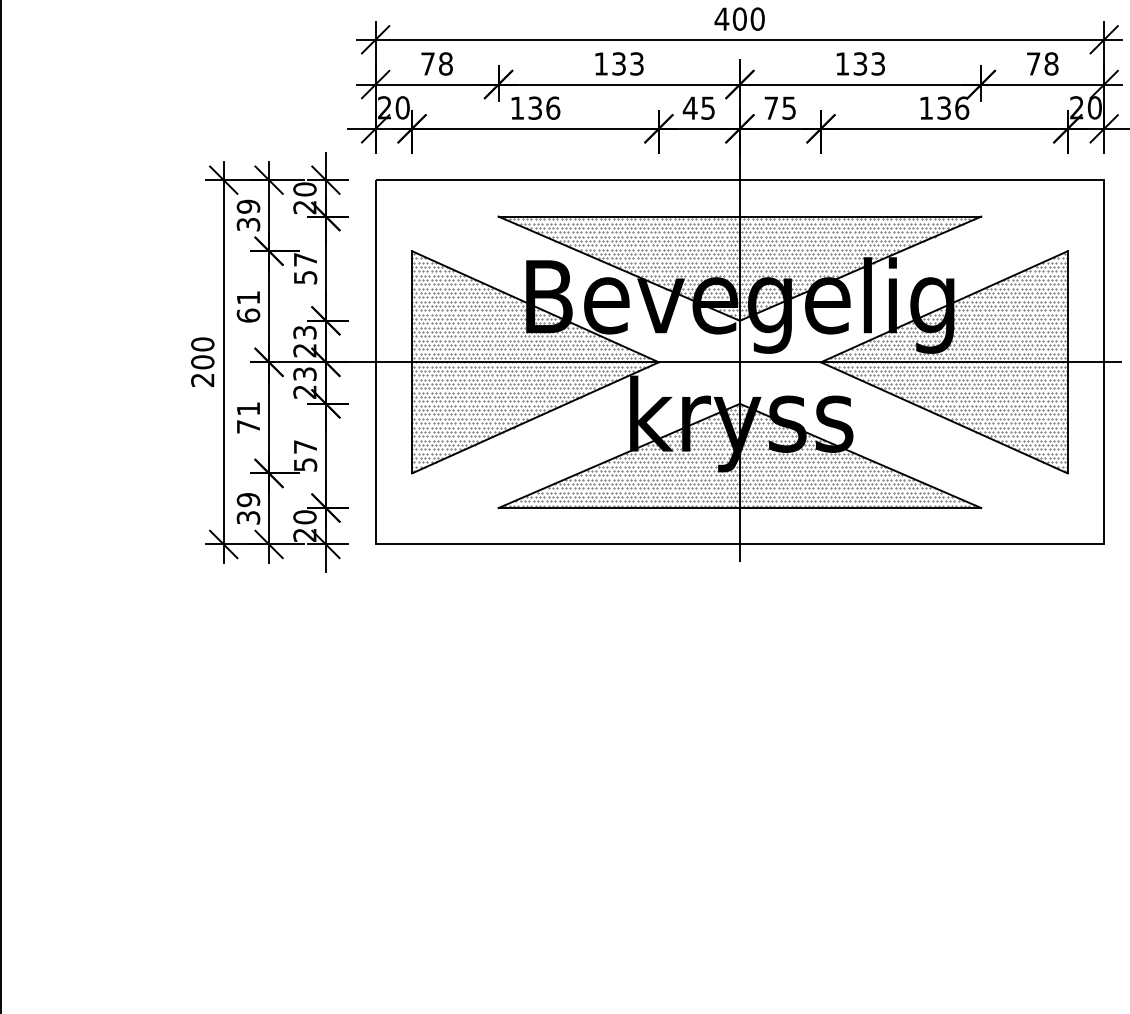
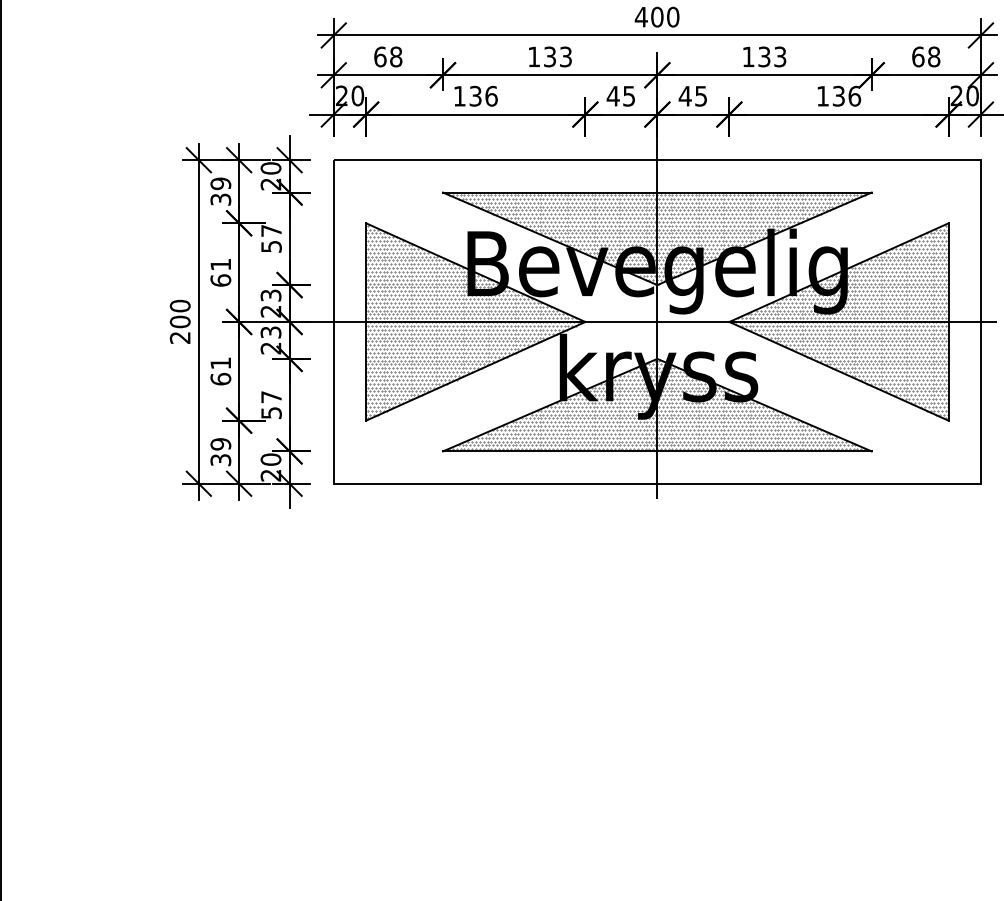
text: (428, 63) -> (380, 56), 78 -> 68
text: (1033, 63) -> (918, 56), 78 -> 68
text: (770, 108) -> (684, 96), 75 -> 45
text: (248, 427) -> (220, 379), 71 -> 61

